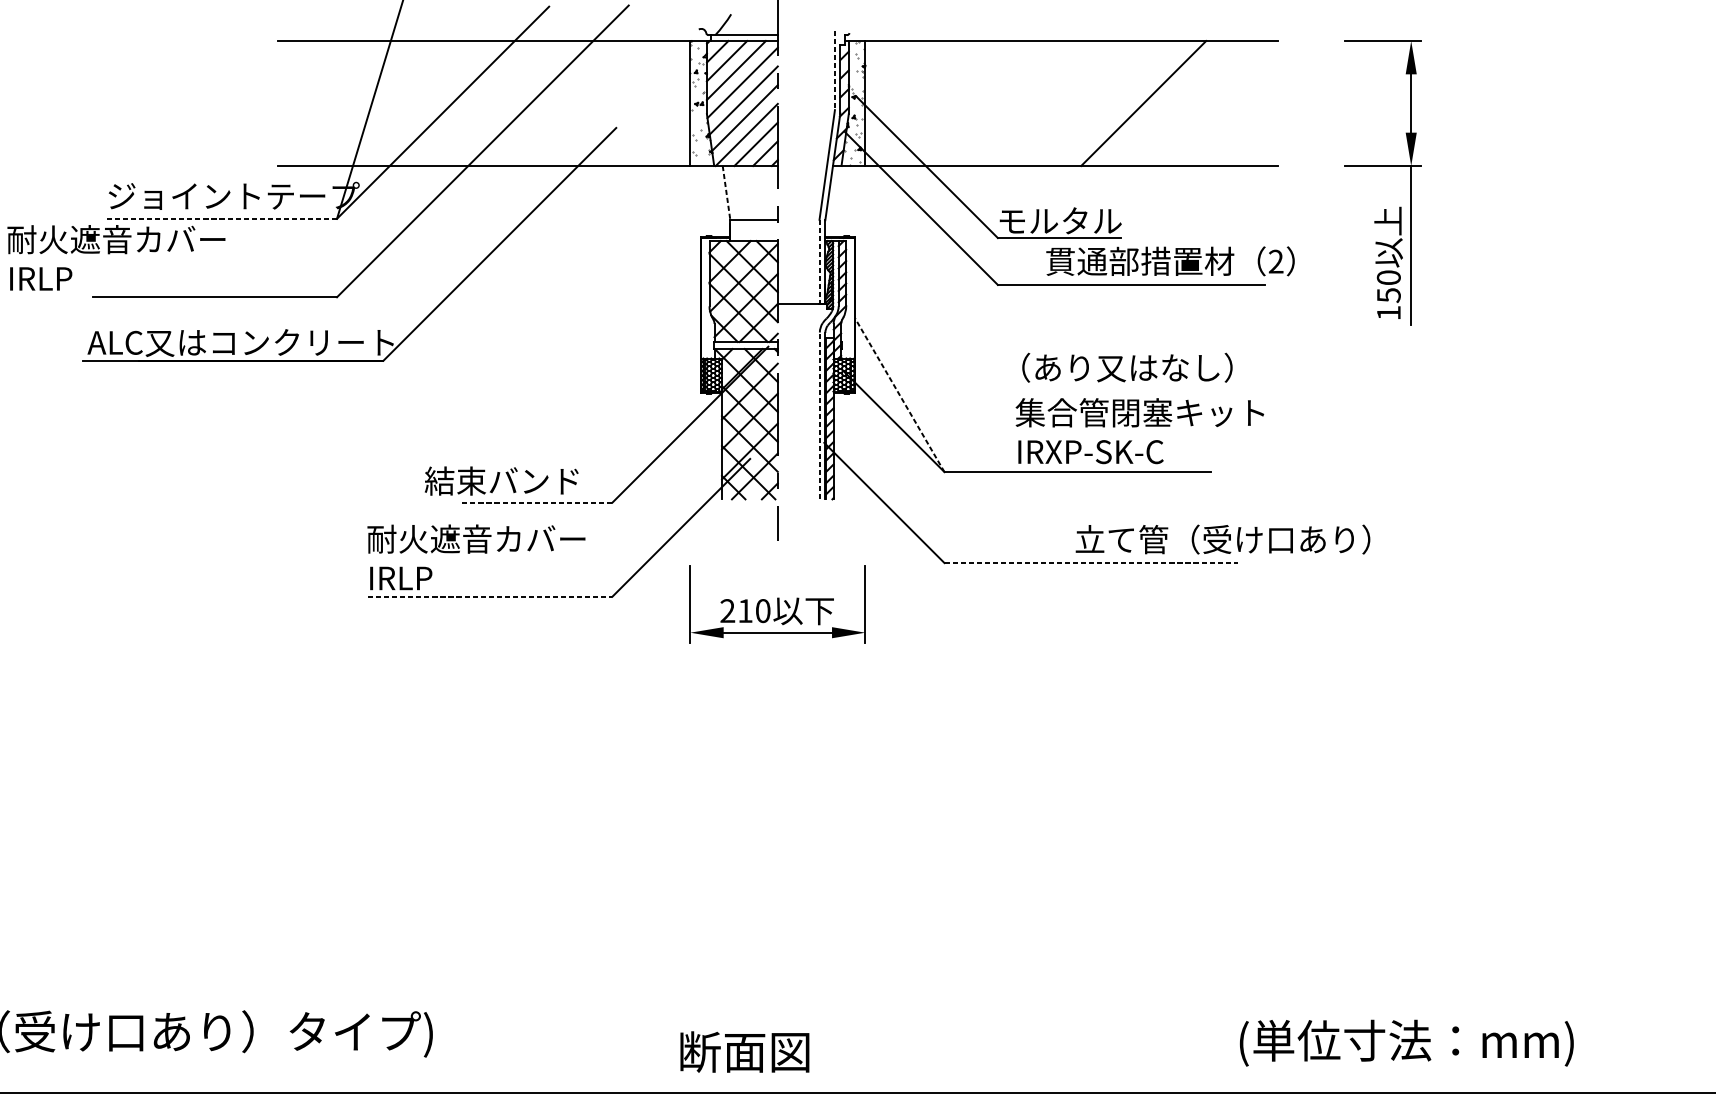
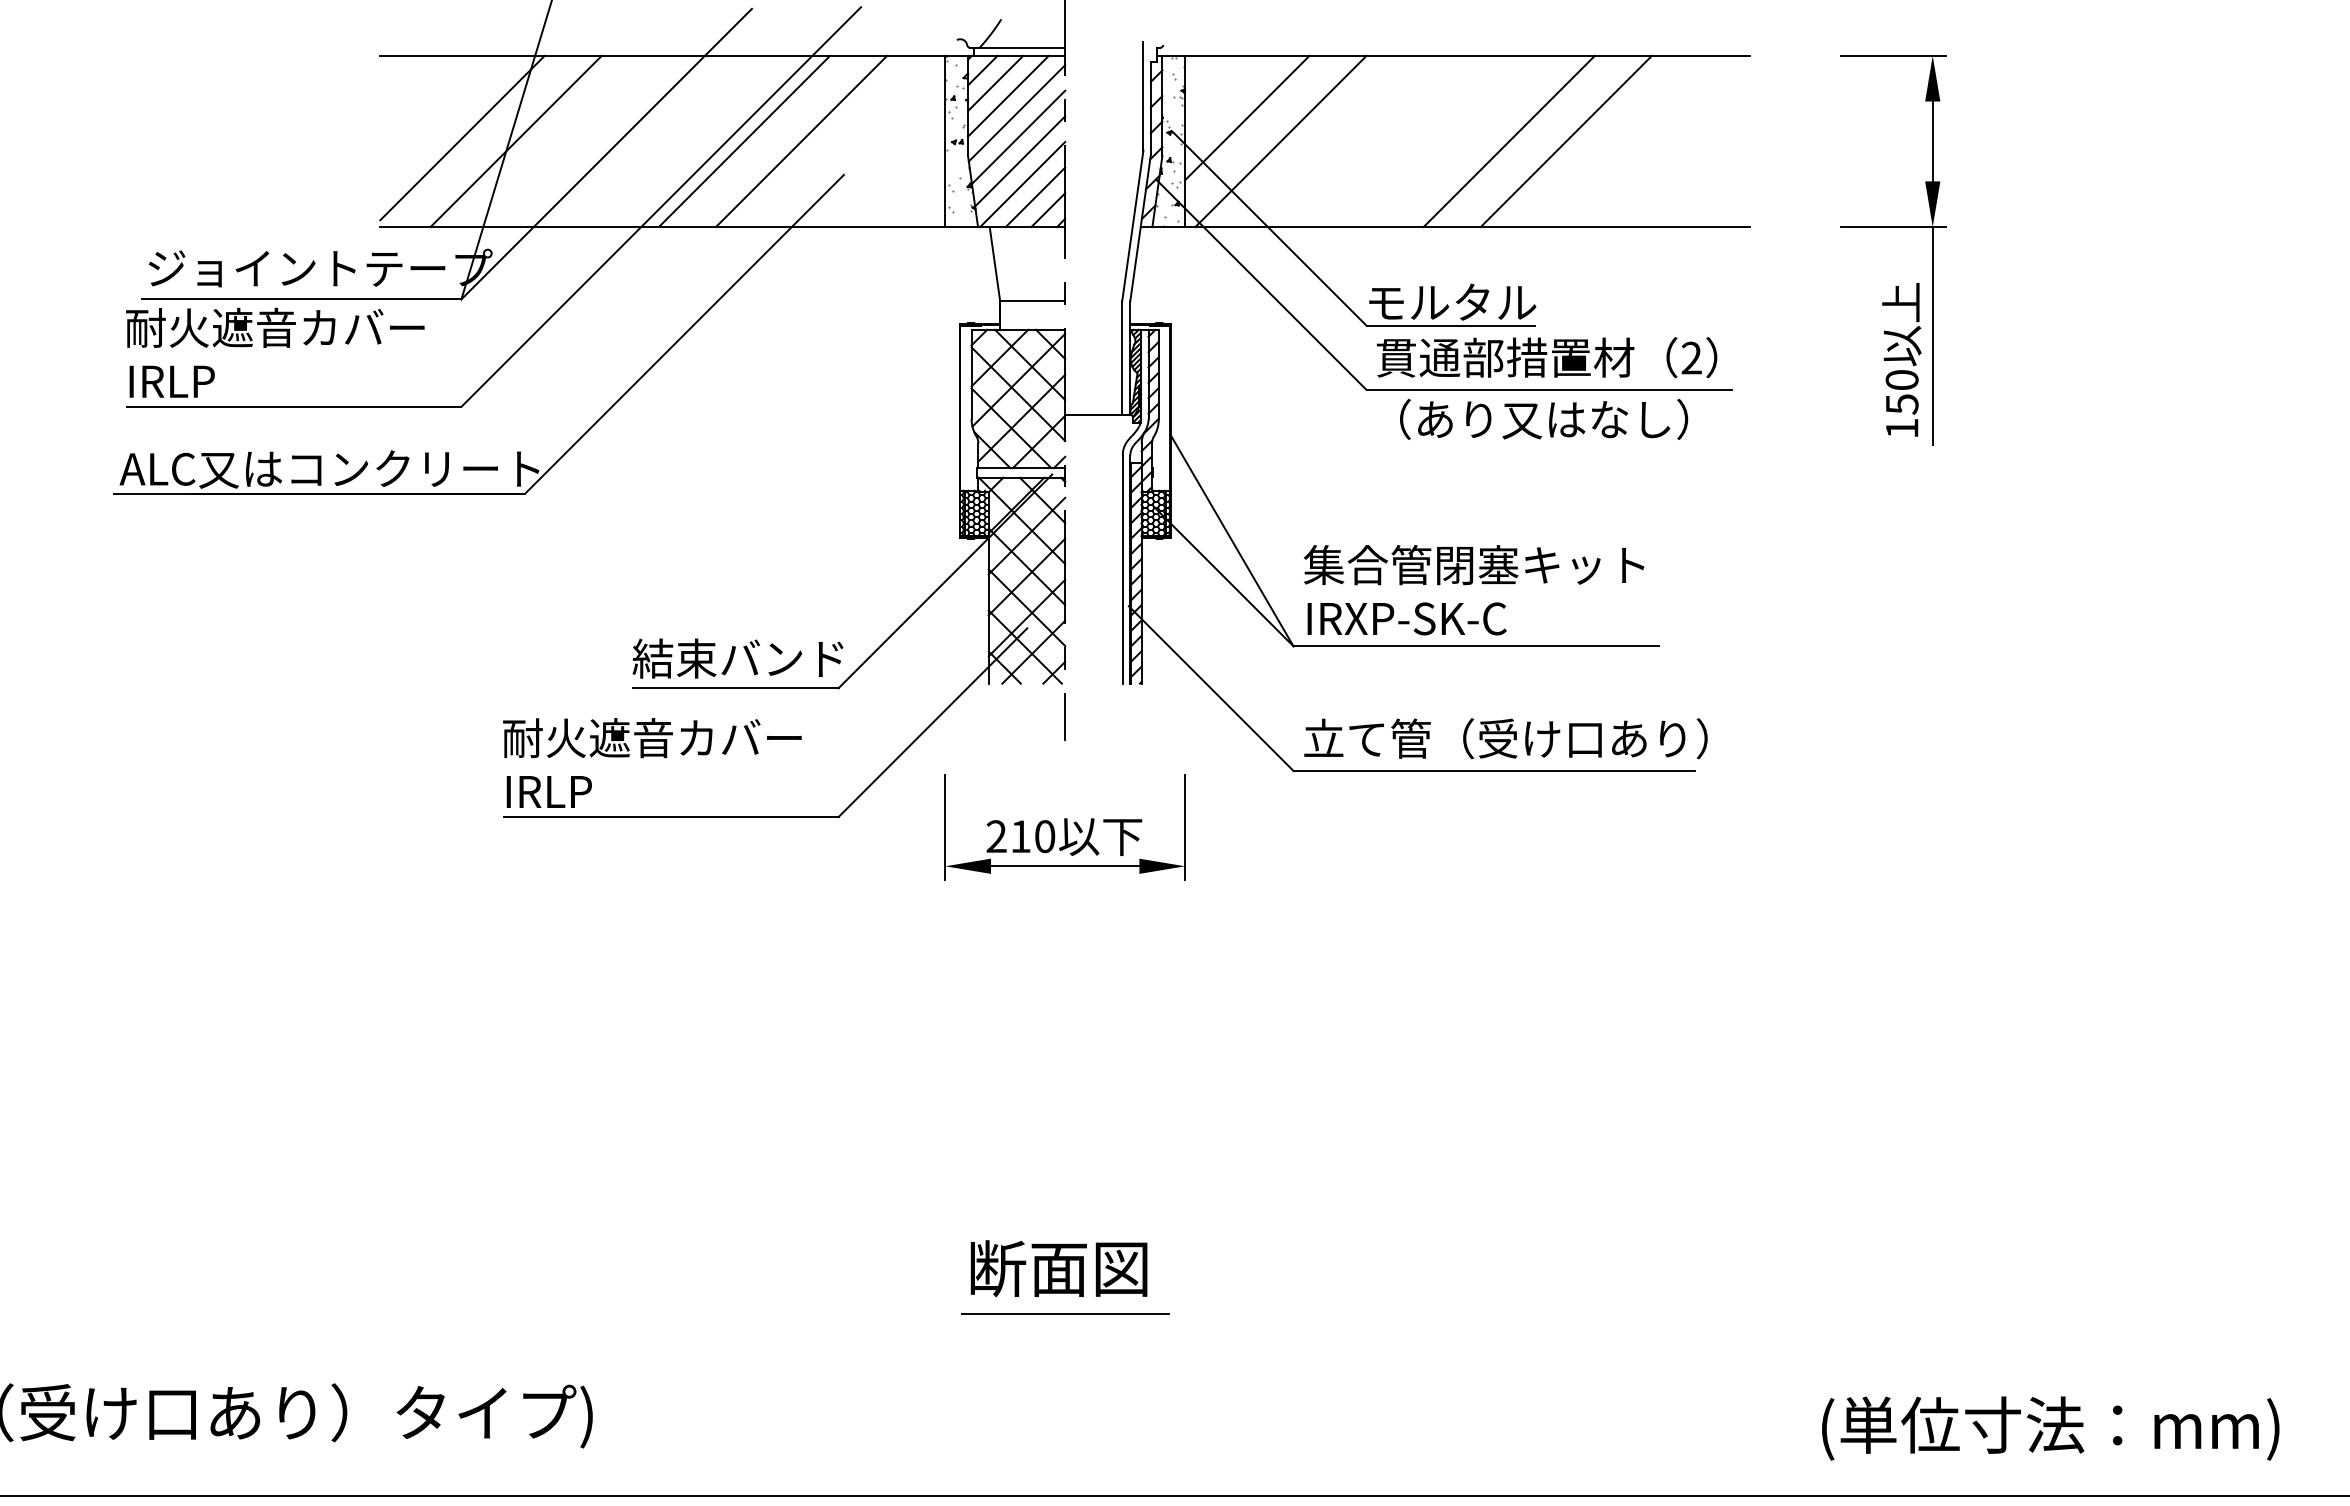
line: (835, 70) -> (1143, 96), dashed -> solid
line: (910, 86) -> (1247, 117), added
line: (337, 100) -> (462, 137), added
line: (376, 103) -> (515, 141), added
line: (543, 103) -> (744, 141), added
line: (585, 103) -> (801, 141), added
line: (935, 103) -> (1280, 141), added
line: (1101, 103) -> (1508, 141), added
line: (726, 193) -> (995, 264), dashed -> solid
line: (220, 218) -> (301, 299), dashed -> solid
text: (116, 257) -> (275, 352), moved
line: (819, 261) -> (1122, 358), dashed -> solid
text: (1170, 261) -> (1546, 357), moved
text: (1127, 367) -> (1544, 418), moved
line: (899, 394) -> (1231, 540), dashed -> solid
line: (819, 415) -> (1122, 568), dashed -> solid
text: (1139, 431) -> (1473, 590), moved
text: (501, 481) -> (737, 658), moved
line: (537, 502) -> (735, 688), dashed -> solid
text: (1222, 539) -> (1505, 738), moved
line: (1091, 562) -> (1494, 770), dashed -> solid
line: (490, 597) -> (671, 817), dashed -> solid
line: (777, 959) -> (1064, 1313), added
text: (1406, 1043) -> (2050, 1428), moved
text: (744, 1051) -> (1058, 1268), moved

